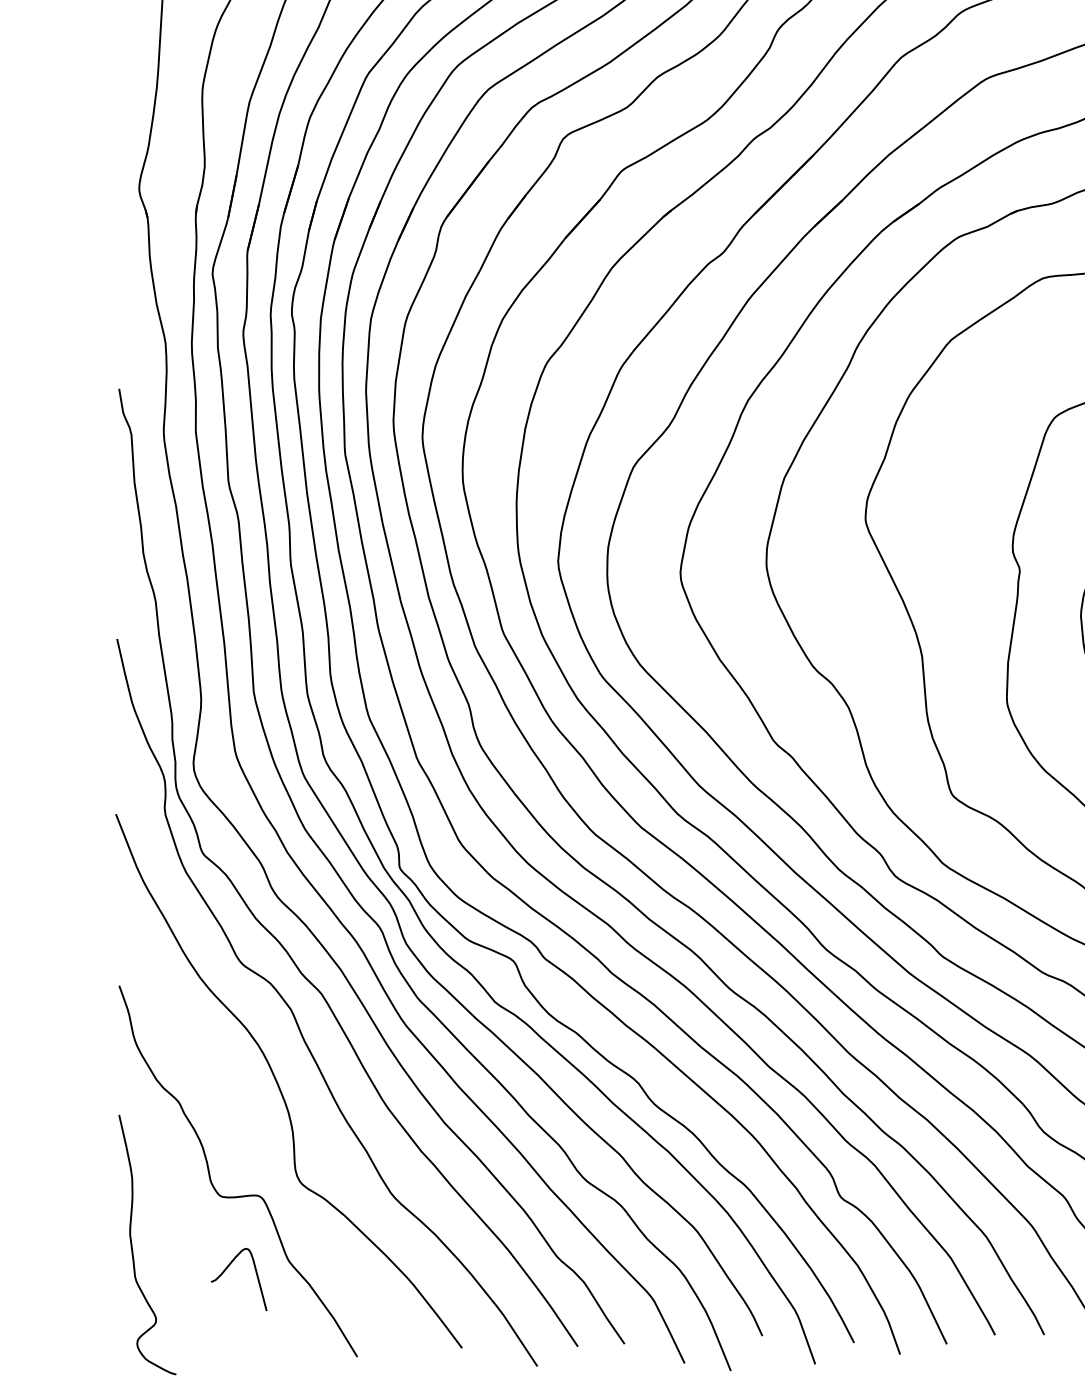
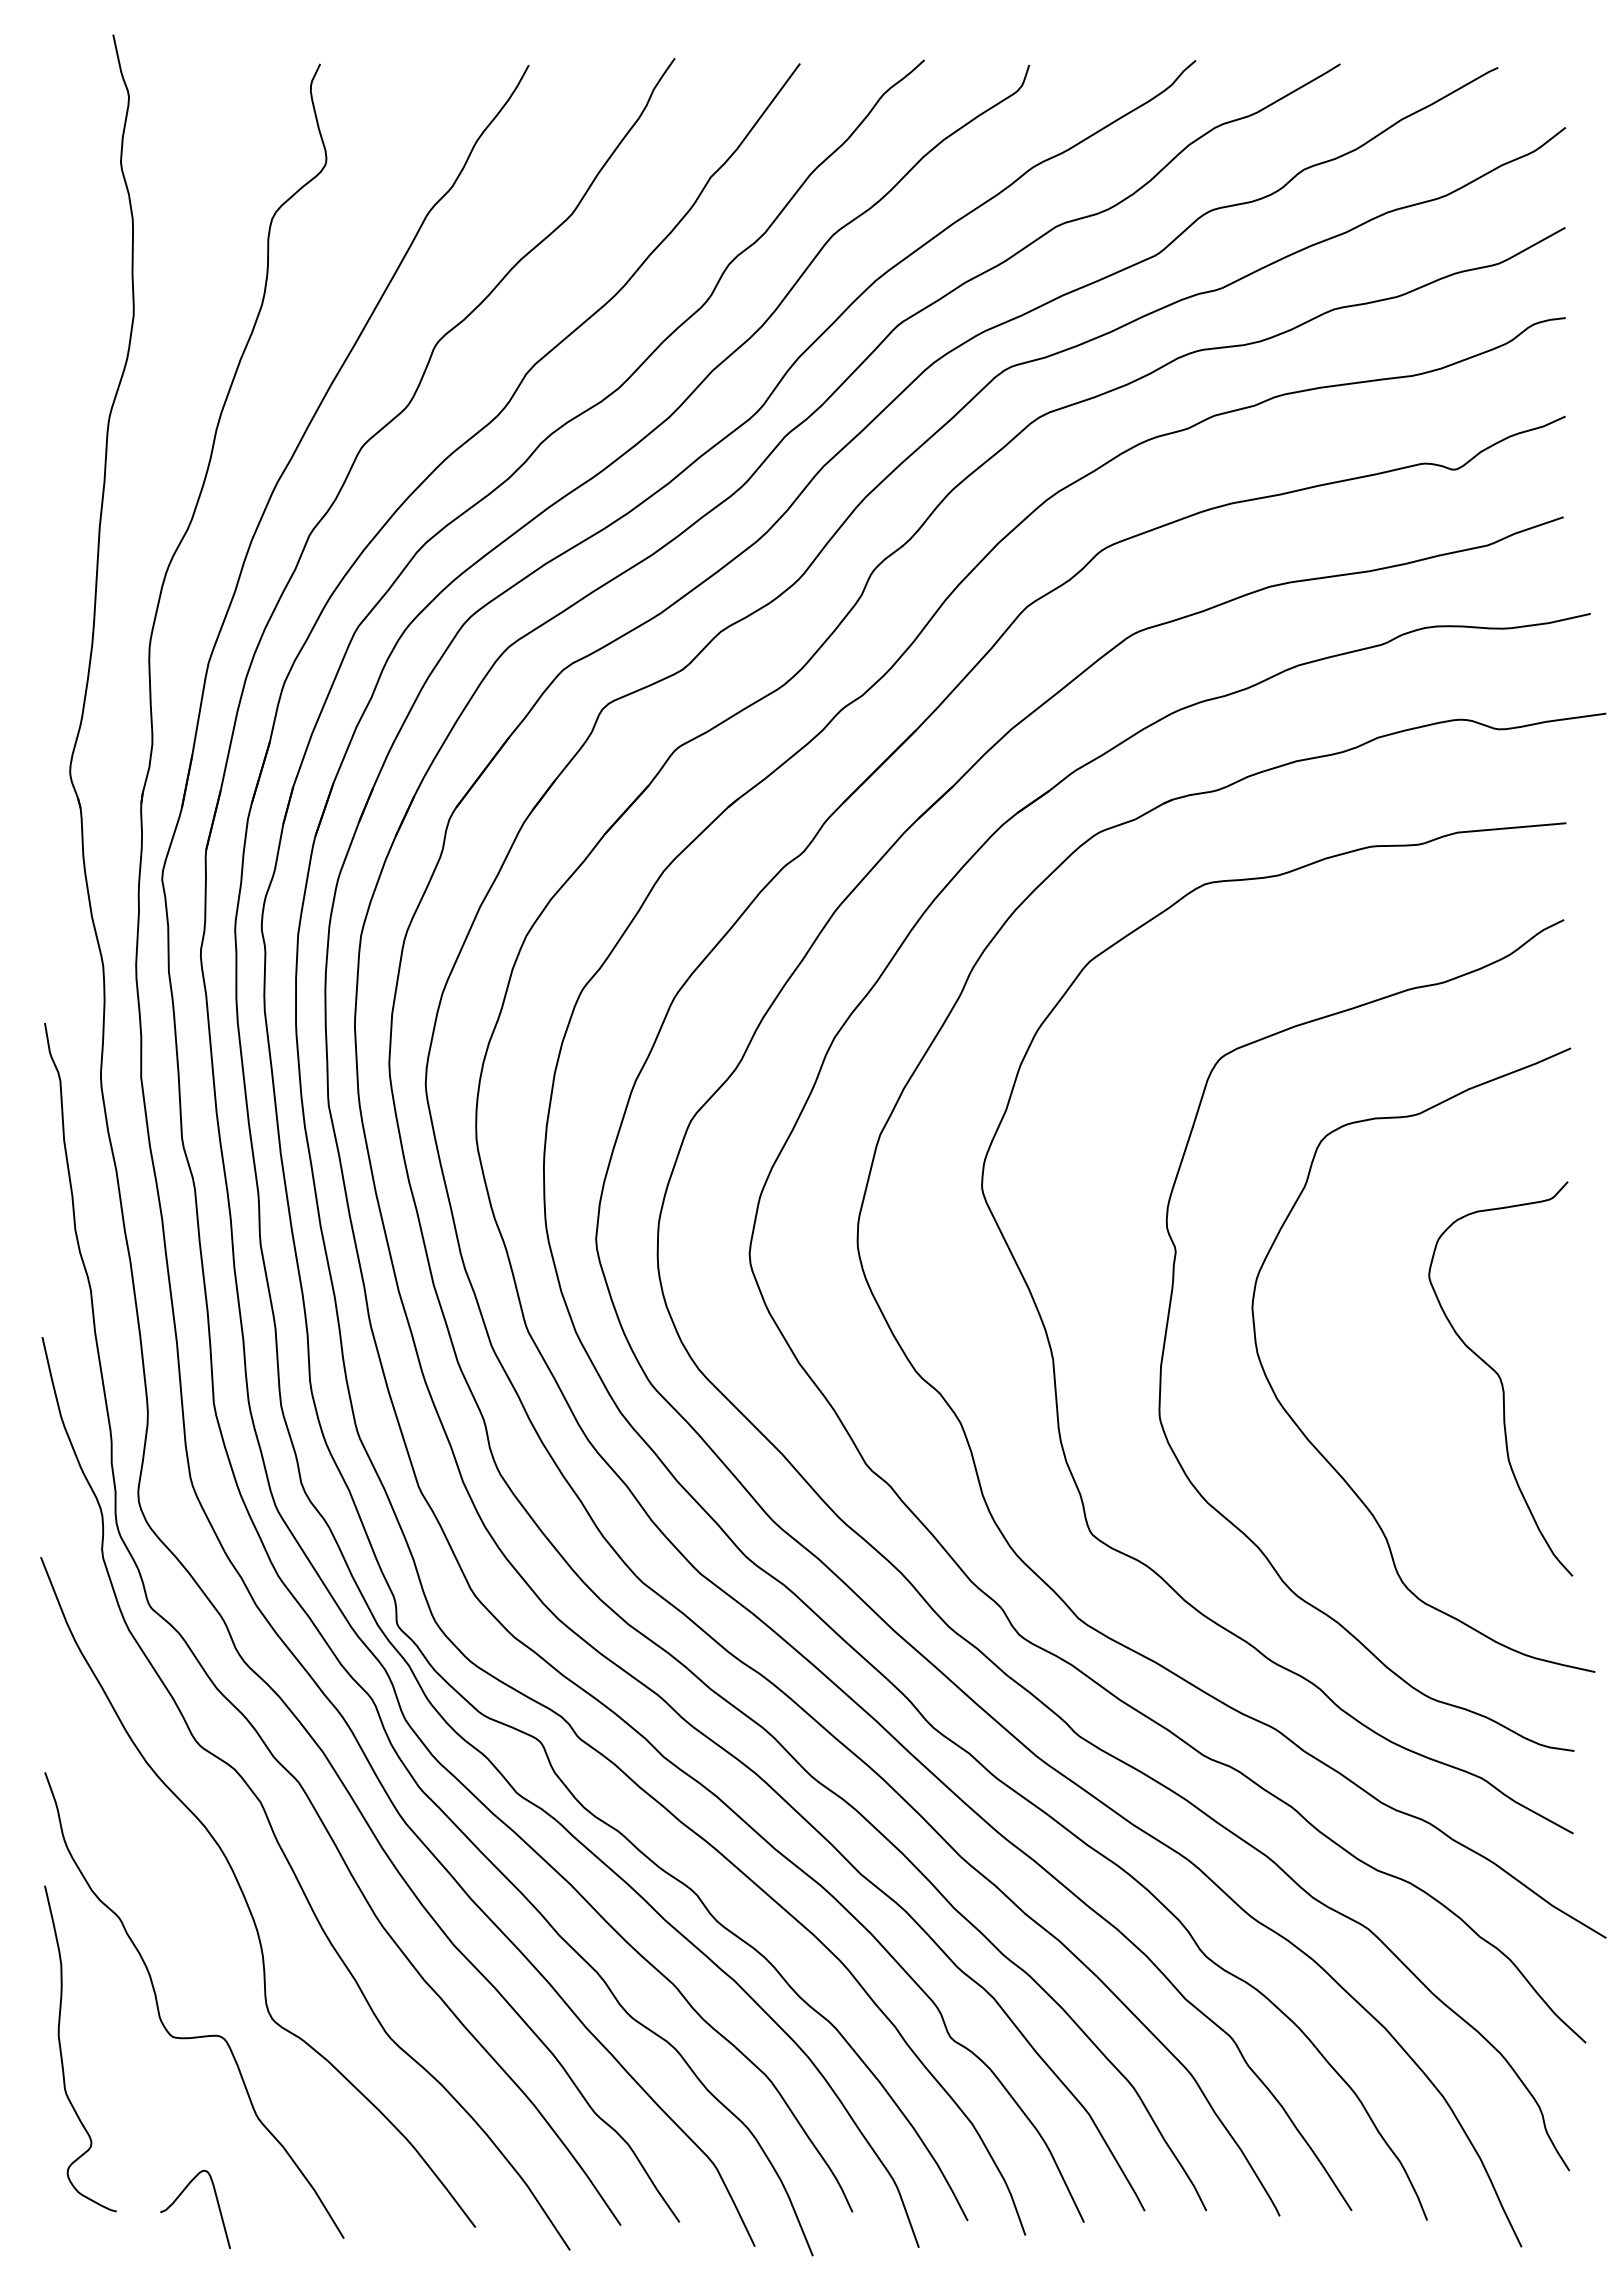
curve: (132, 1244) -> (61, 2048), moved
curve: (225, 1270) -> (178, 2198), moved

